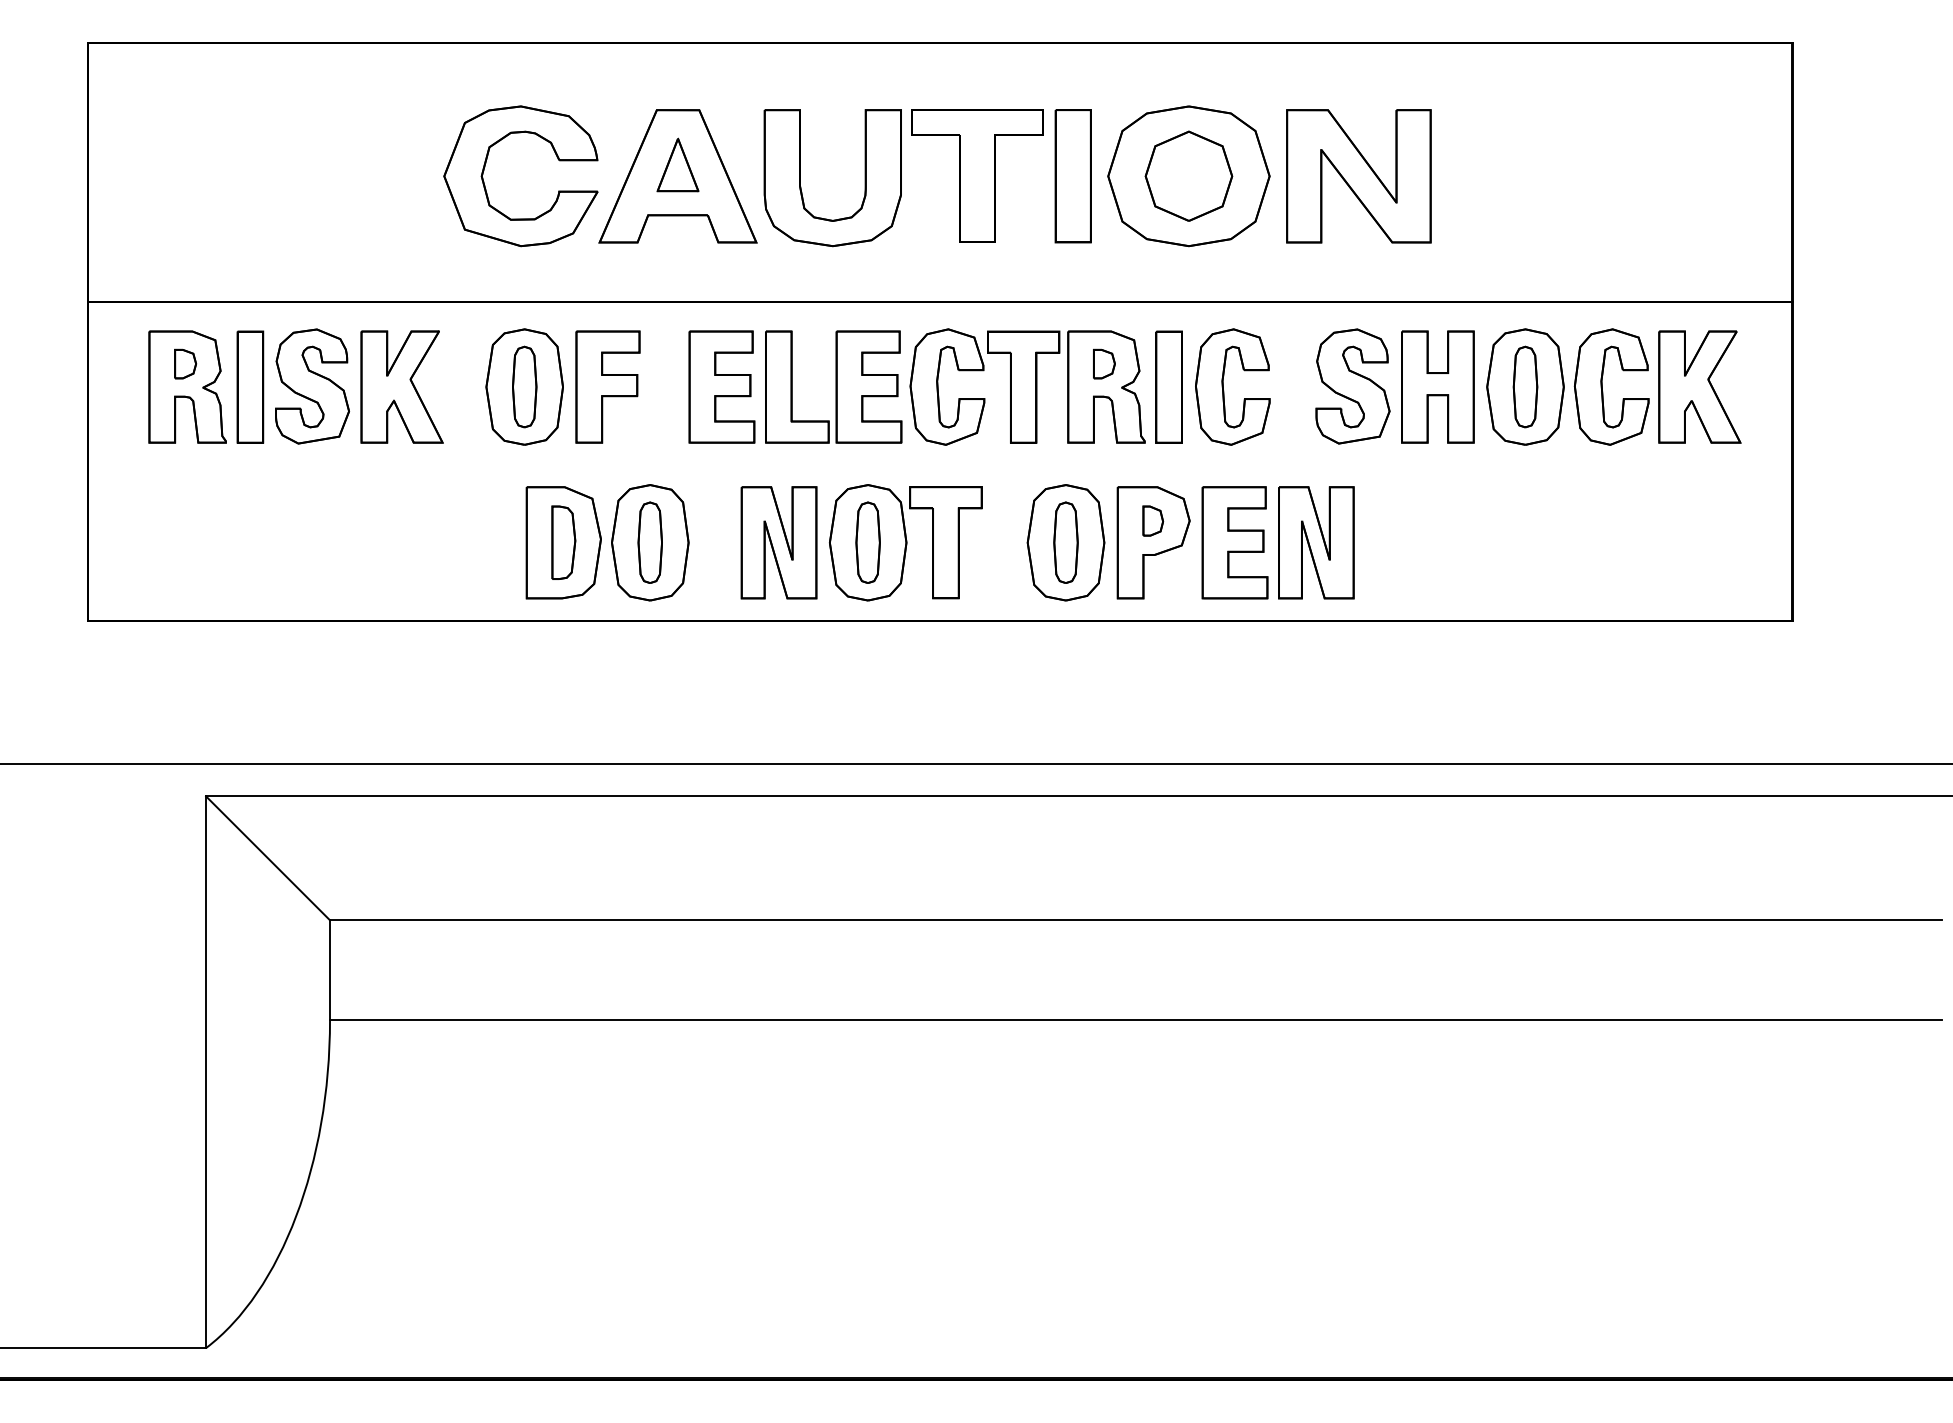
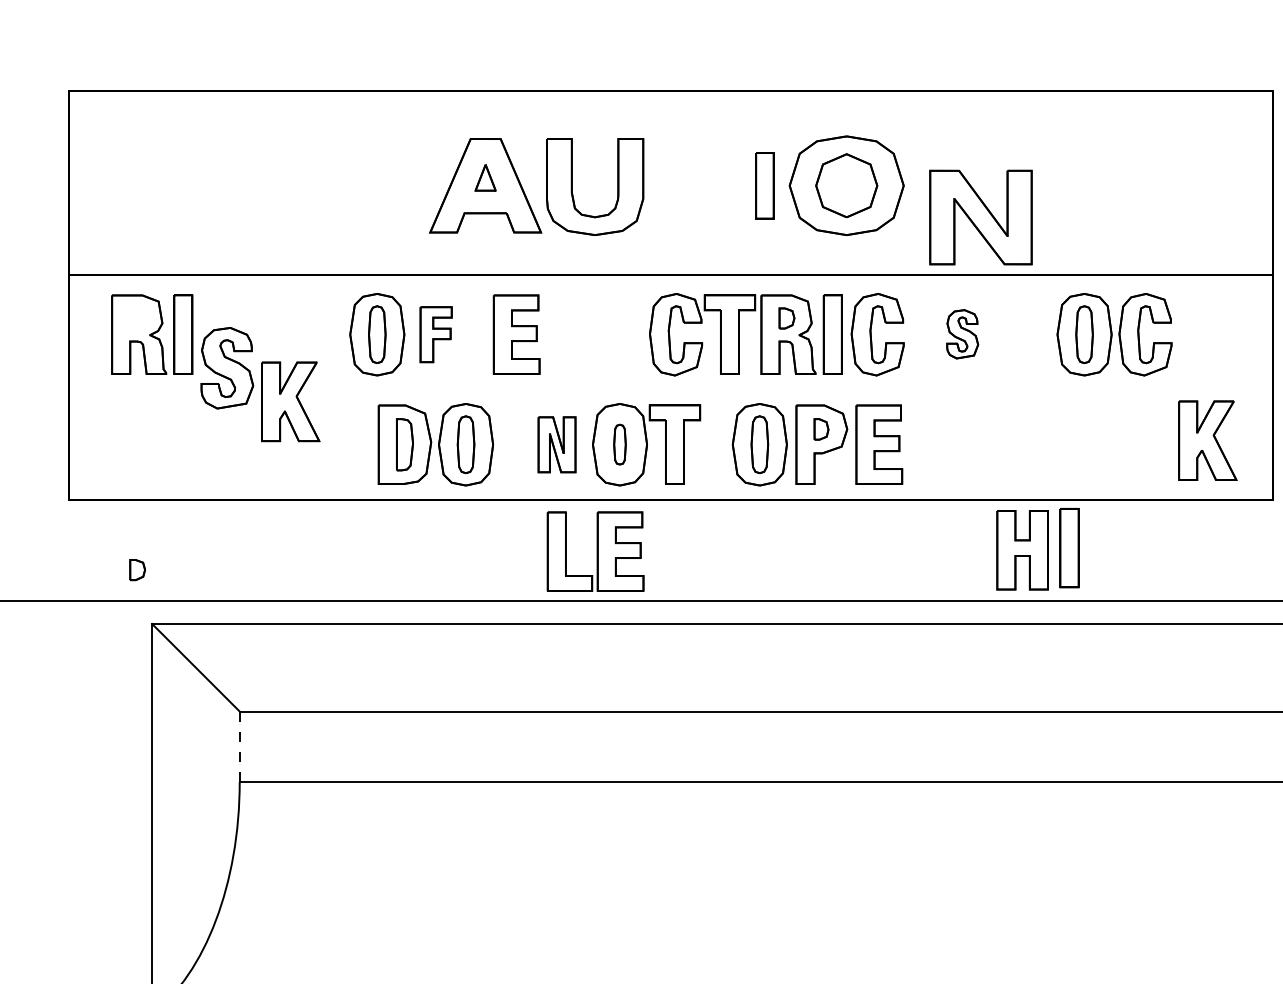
part: (677, 164) -> (485, 177), size x0.7
part: (485, 167) -> (349, 179), removed
part: (977, 175) -> (697, 185), removed
part: (1072, 176) -> (764, 185), size x0.7
part: (1358, 176) -> (980, 217), moved
part: (185, 363) -> (137, 569), moved
part: (312, 386) -> (227, 368), moved
part: (401, 386) -> (290, 401), moved
part: (607, 386) -> (435, 334), size x0.7
part: (833, 386) -> (595, 551), moved
part: (1352, 386) -> (962, 334), size x0.6
part: (1437, 386) -> (1022, 549), moved
part: (1699, 386) -> (1207, 440), moved
part: (778, 542) -> (556, 444), size x0.7
part: (867, 542) -> (619, 444), size x0.7
part: (1316, 542) -> (936, 444), removed
part: (1503, 688) -> (1069, 547), added
line: (330, 970) -> (240, 747), solid -> dashed

